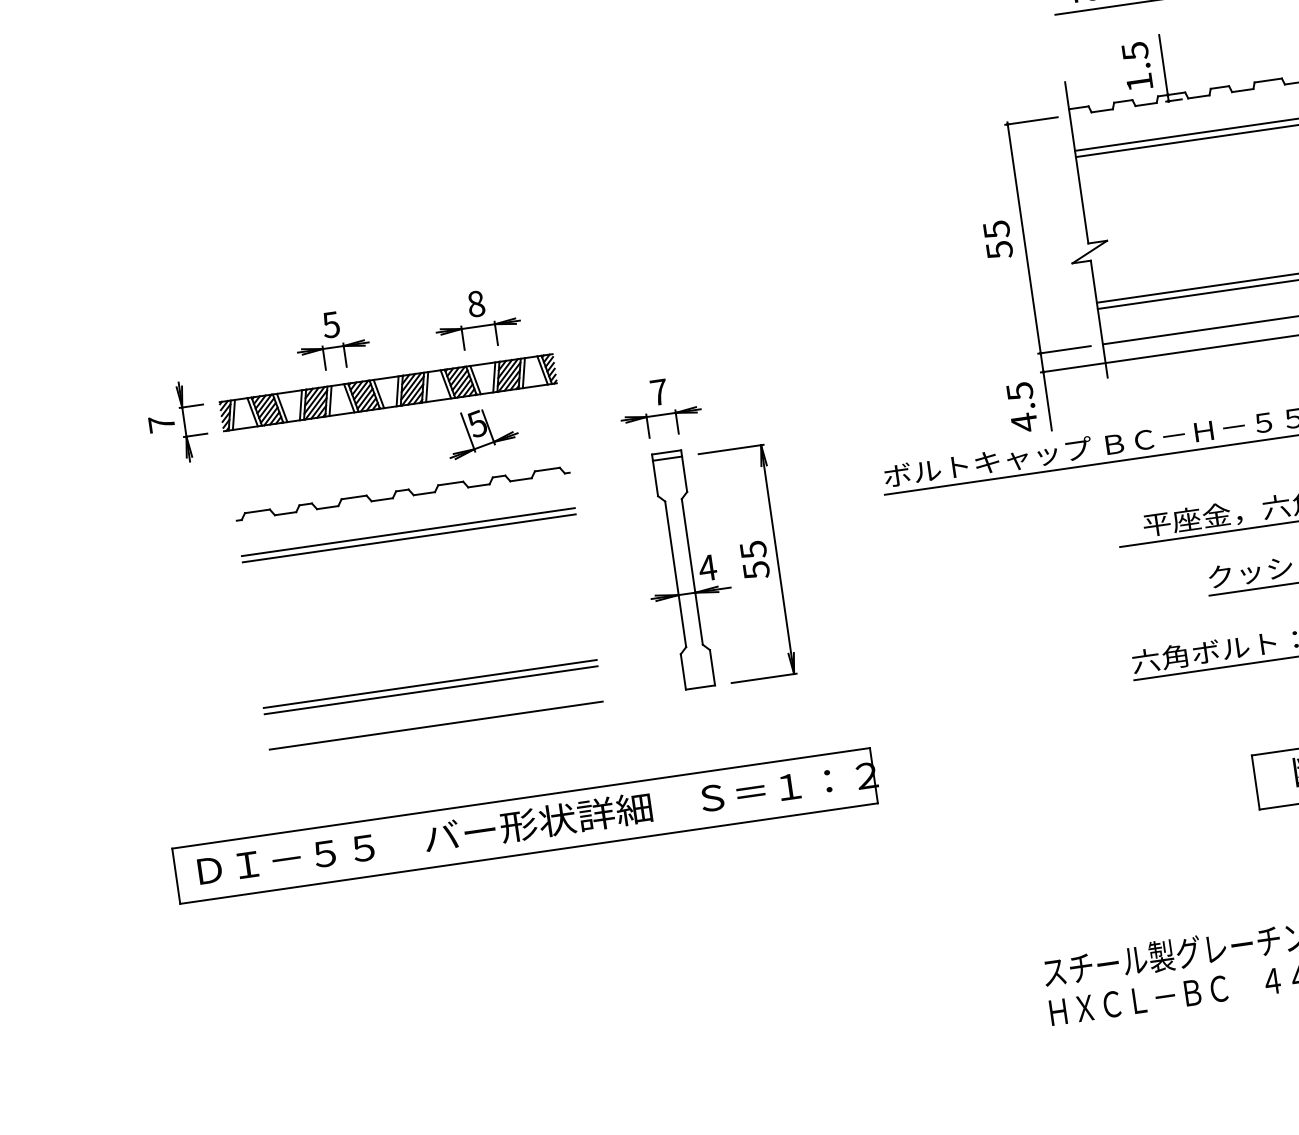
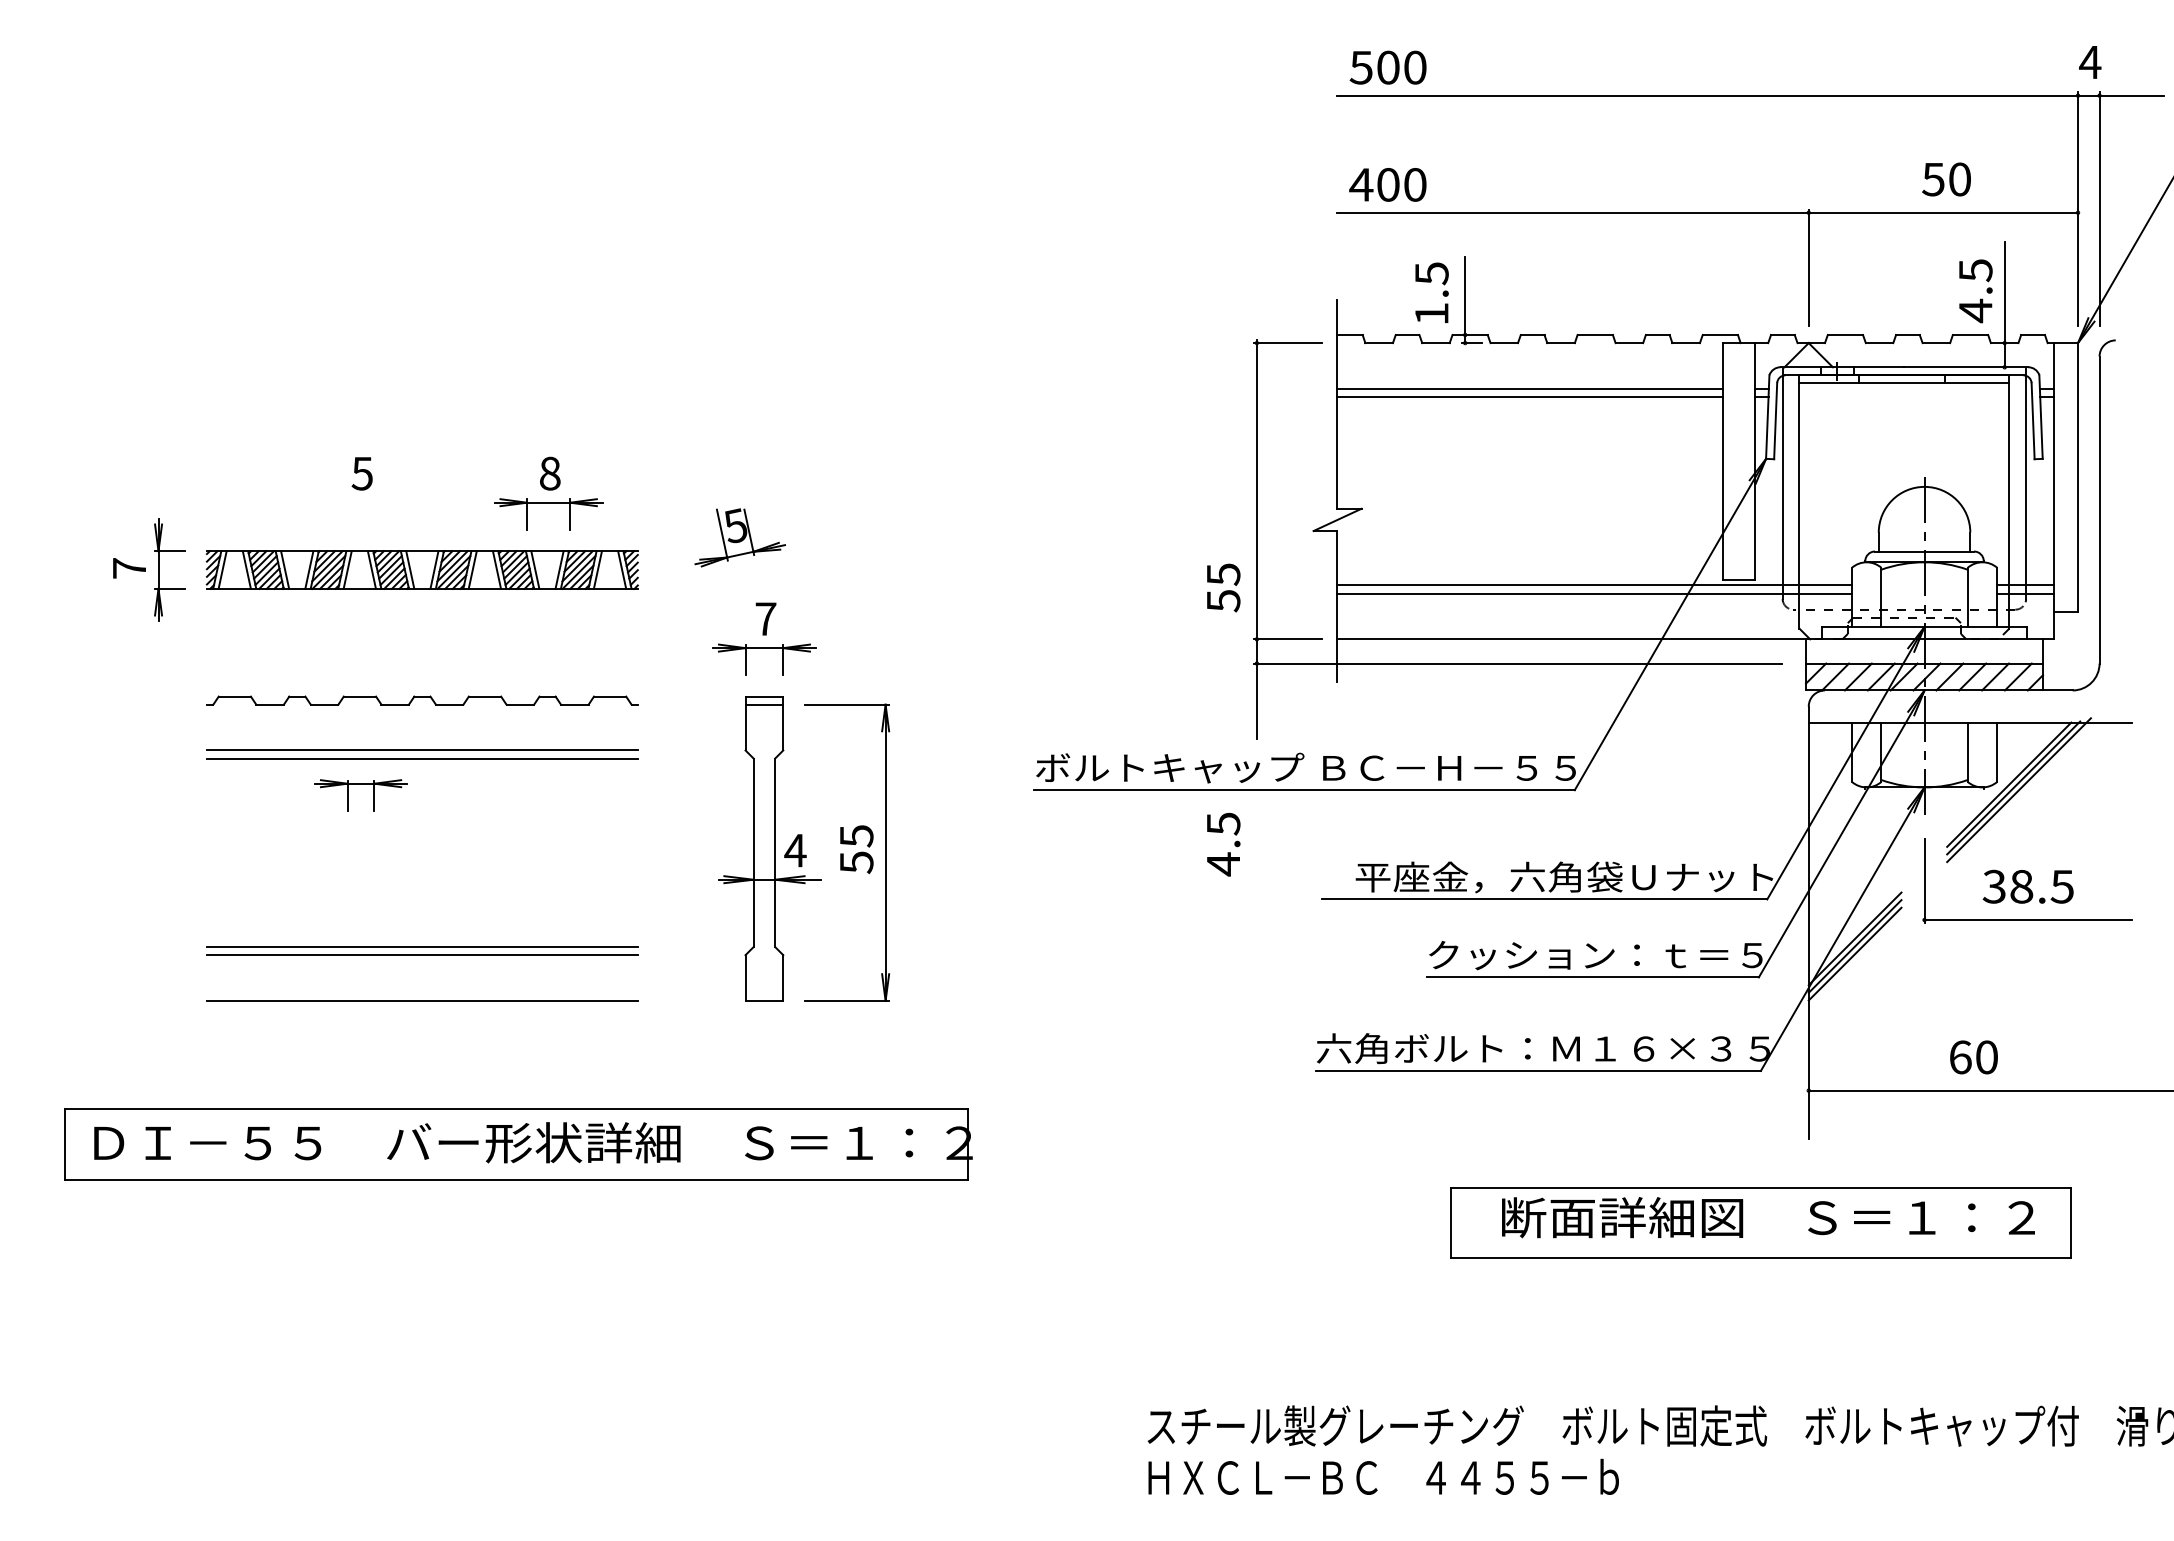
text: (998, 239) -> (1223, 587), moved
part: (333, 348) -> (360, 784), moved
text: (1022, 407) -> (1223, 844), moved
part: (481, 432) -> (739, 537), moved

